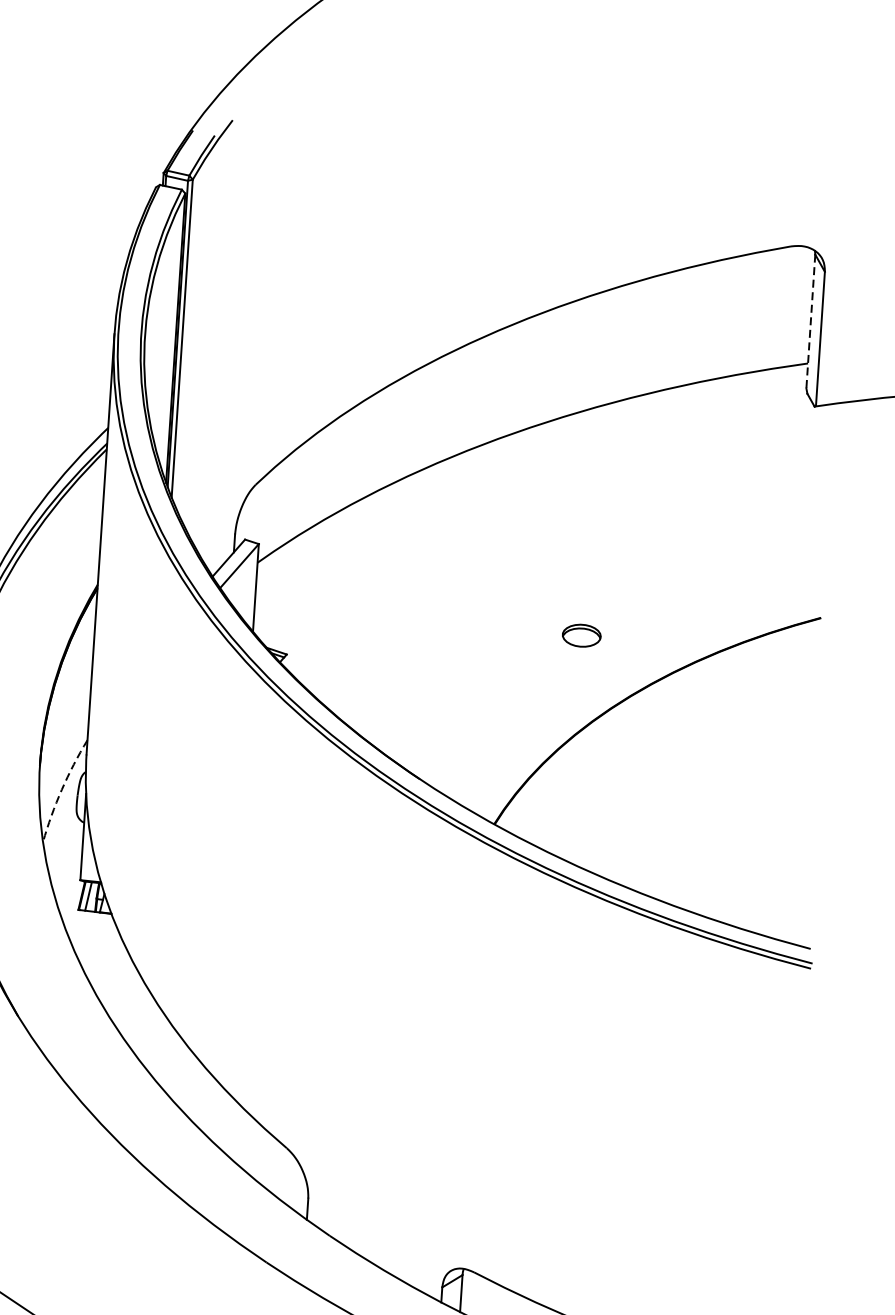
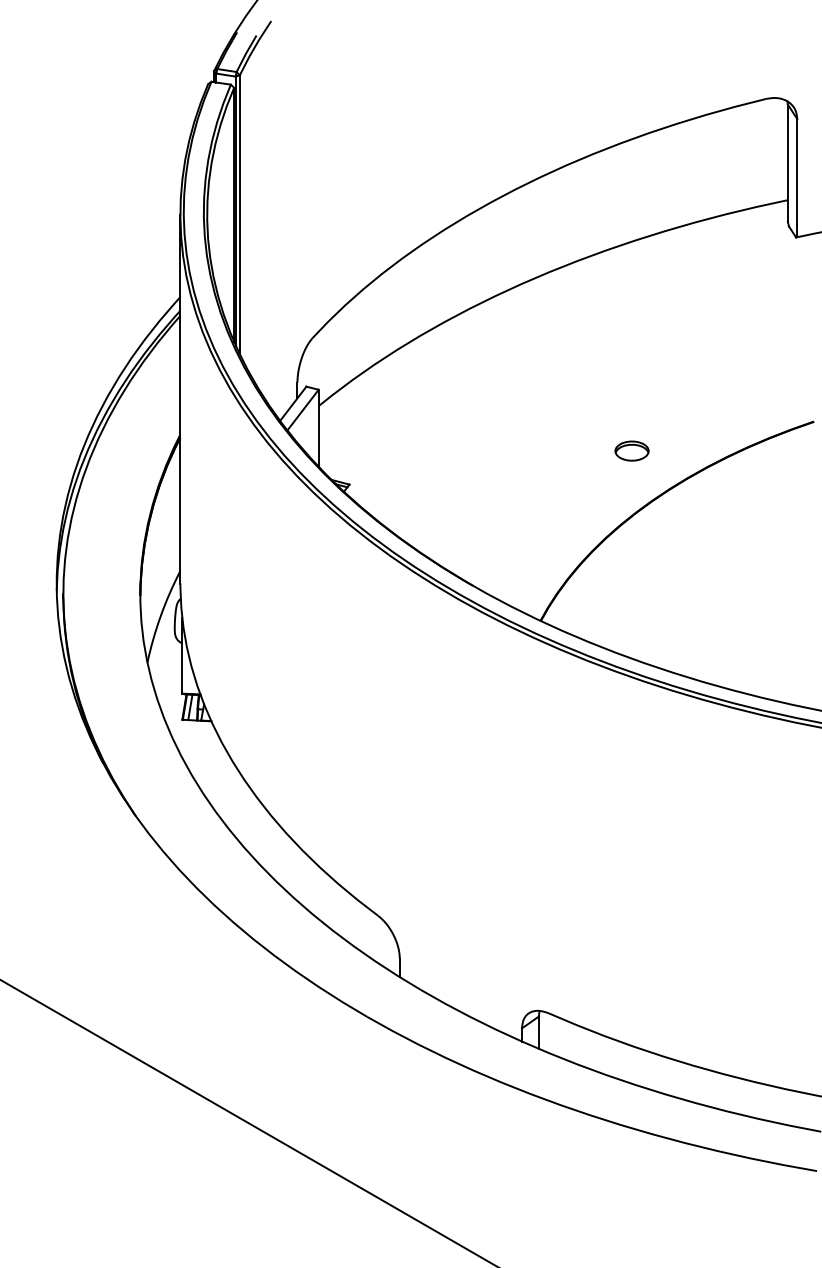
line: (810, 321) -> (787, 163), dashed -> solid
part: (581, 635) -> (631, 450), moved
arc: (61, 789) -> (160, 615), dashed -> solid

